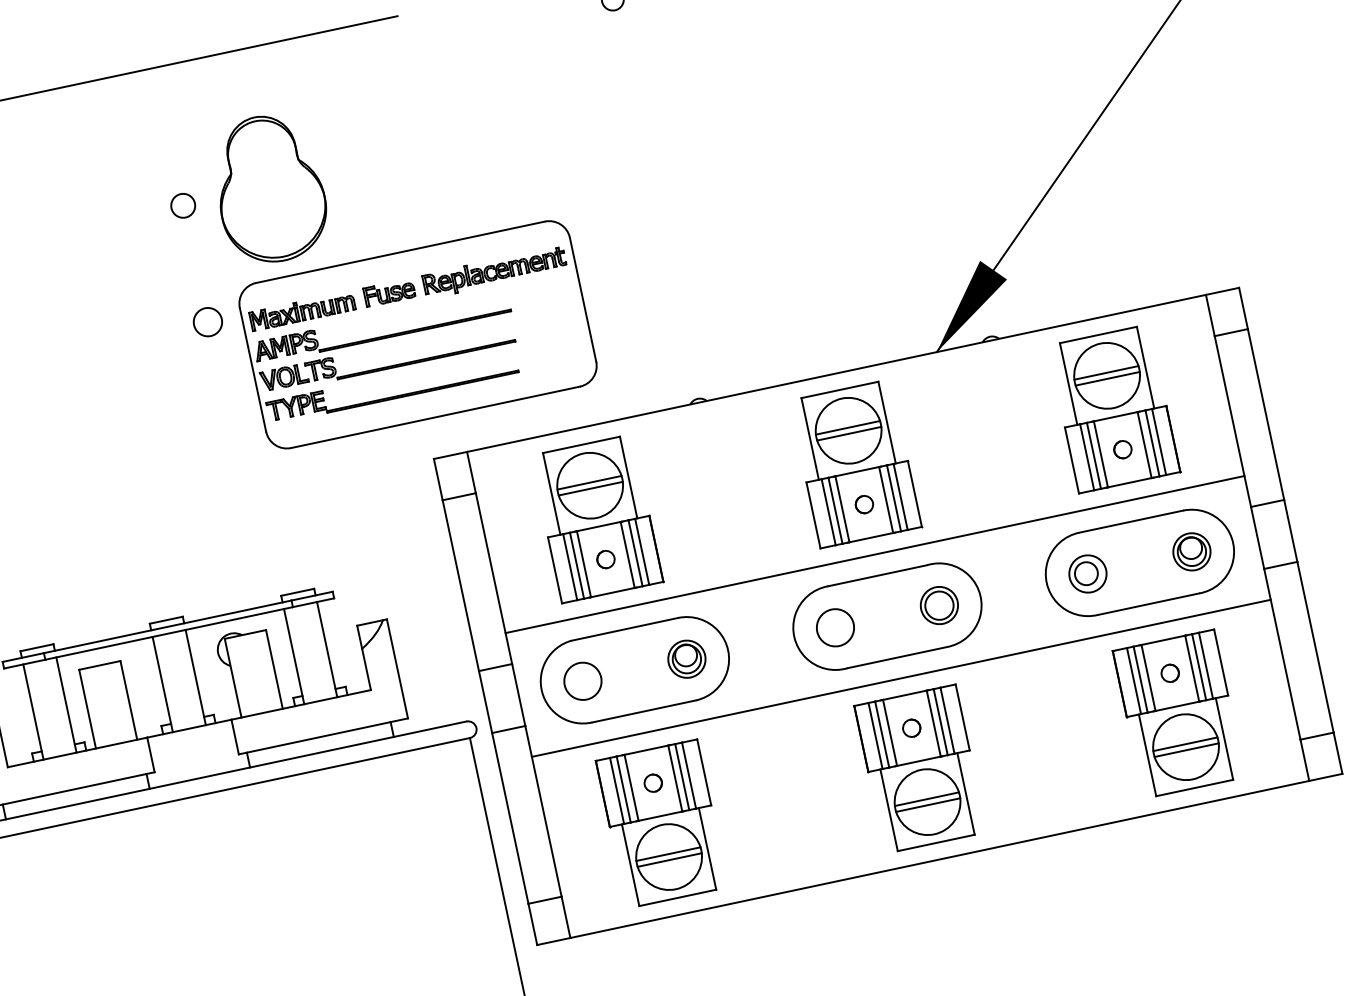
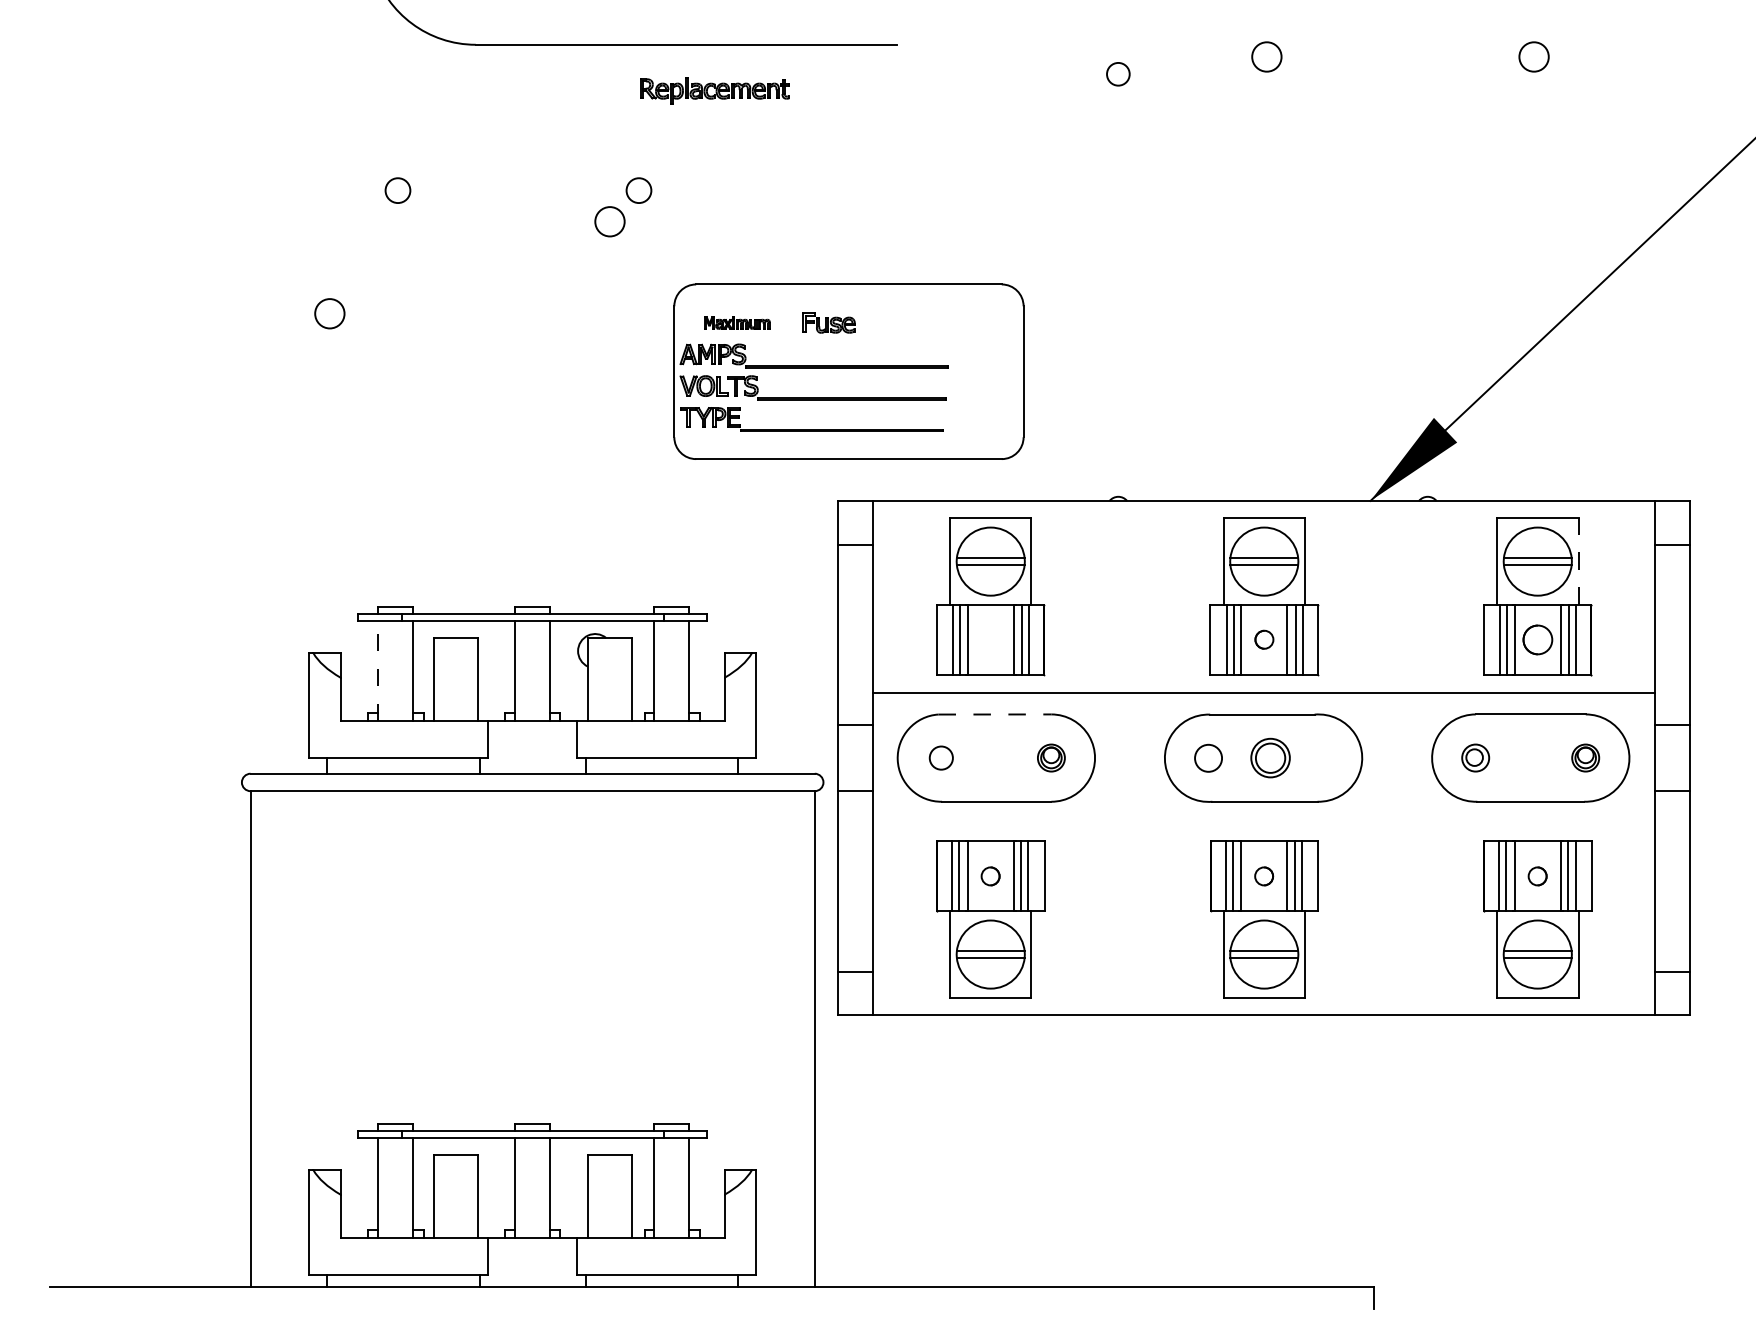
part: (269, 188) -> (730, 191), removed
part: (494, 271) -> (714, 90), moved
part: (302, 310) -> (737, 322), size x0.6
circle: (207, 322) -> (609, 221), moved
line: (1145, 367) -> (1578, 561), solid -> dashed
part: (1122, 449) -> (1537, 639), size x1.6
part: (1191, 551) -> (1585, 757), size x0.7
part: (605, 559) -> (990, 639), removed
part: (1087, 573) -> (1475, 757), size x0.7
part: (939, 605) -> (1270, 757), moved
circle: (835, 628) -> (1208, 758), size x0.7
line: (625, 629) -> (995, 714), solid -> dashed
part: (686, 658) -> (1051, 757), size x0.7
line: (901, 678) -> (1264, 823), removed
circle: (582, 680) -> (941, 757), size x0.6
line: (33, 711) -> (378, 670), solid -> dashed

